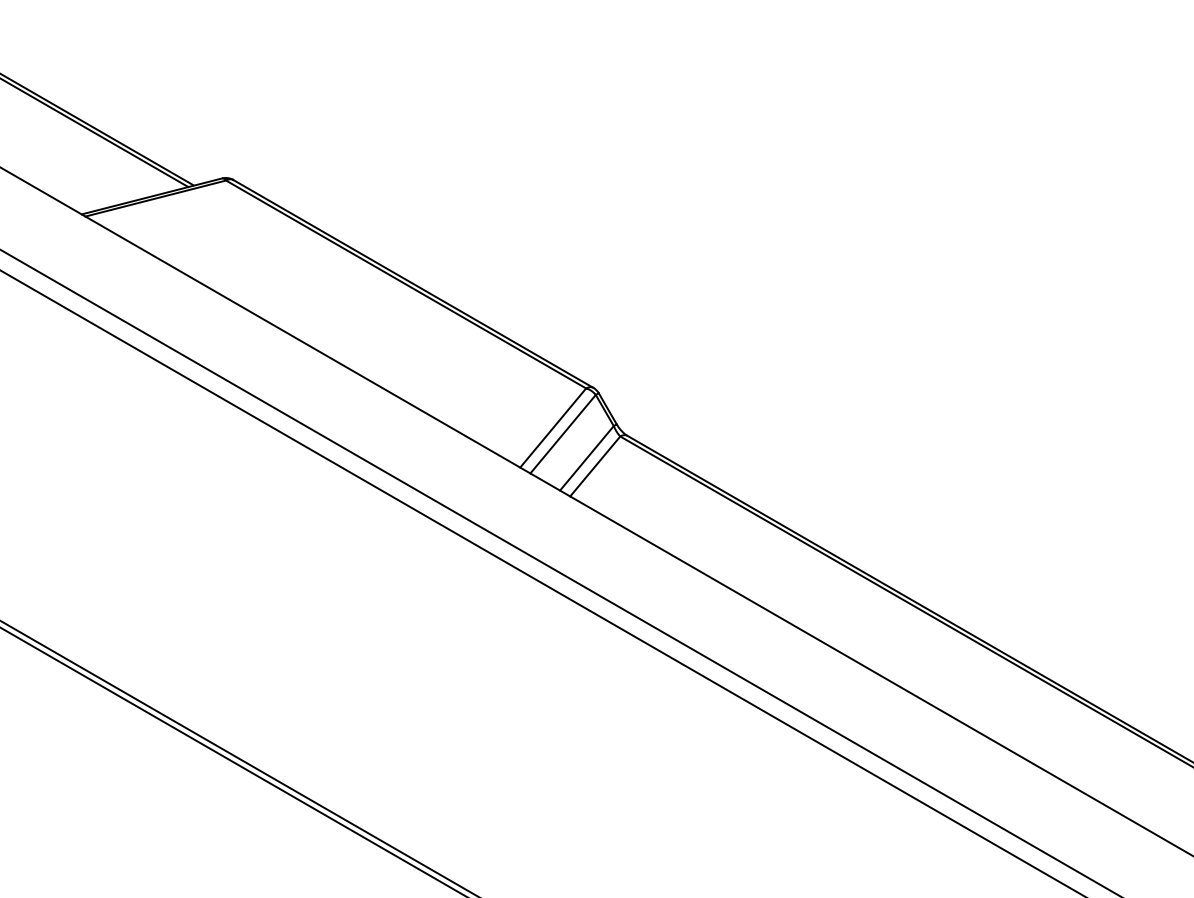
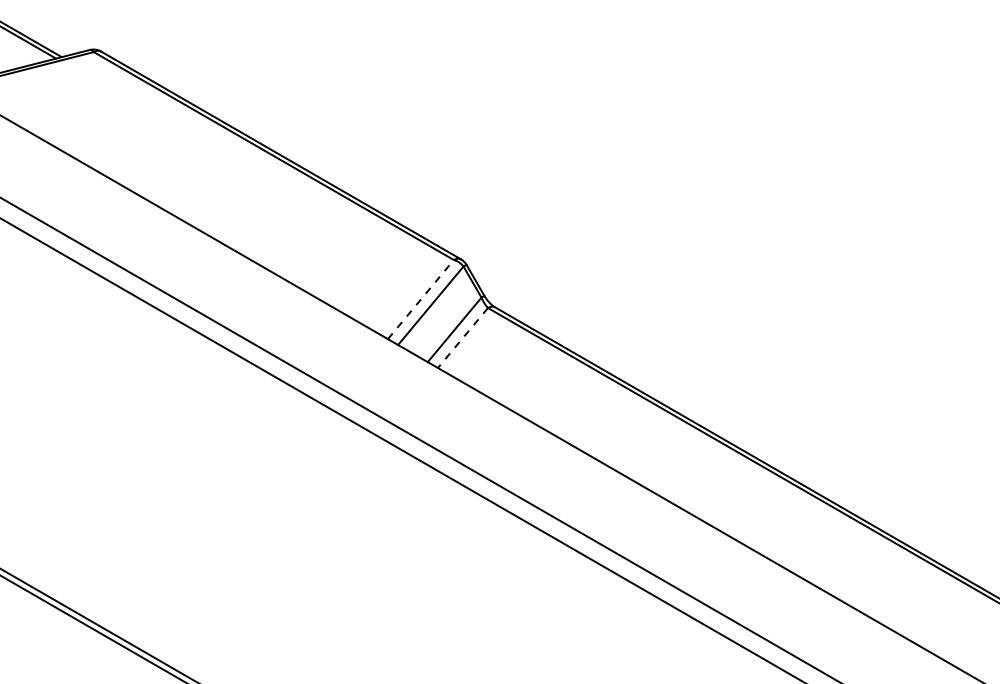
line: (553, 428) -> (421, 300), solid -> dashed
line: (594, 466) -> (462, 338), solid -> dashed

